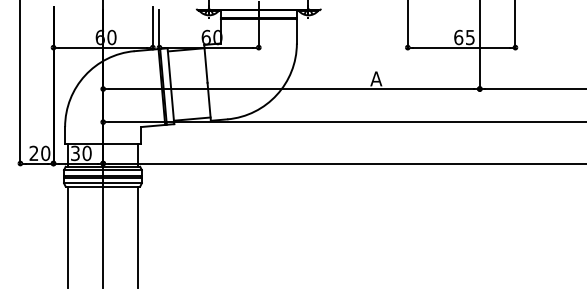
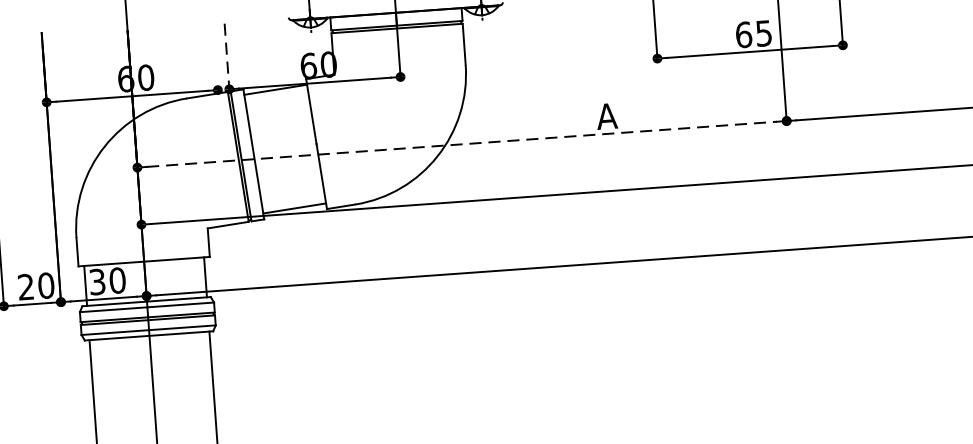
line: (152, 28) -> (214, 57), removed
line: (159, 29) -> (227, 58), solid -> dashed
line: (291, 89) -> (462, 145), solid -> dashed

